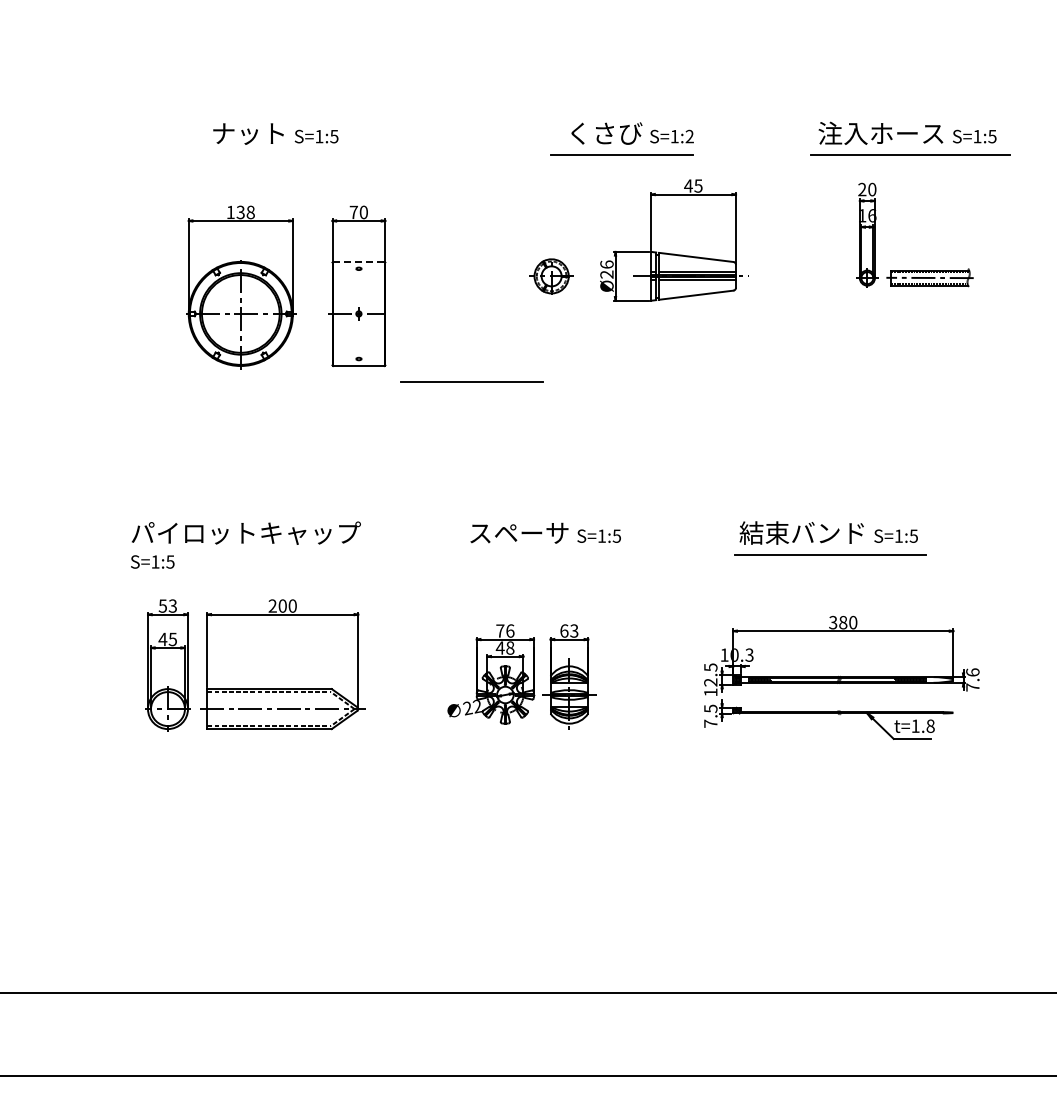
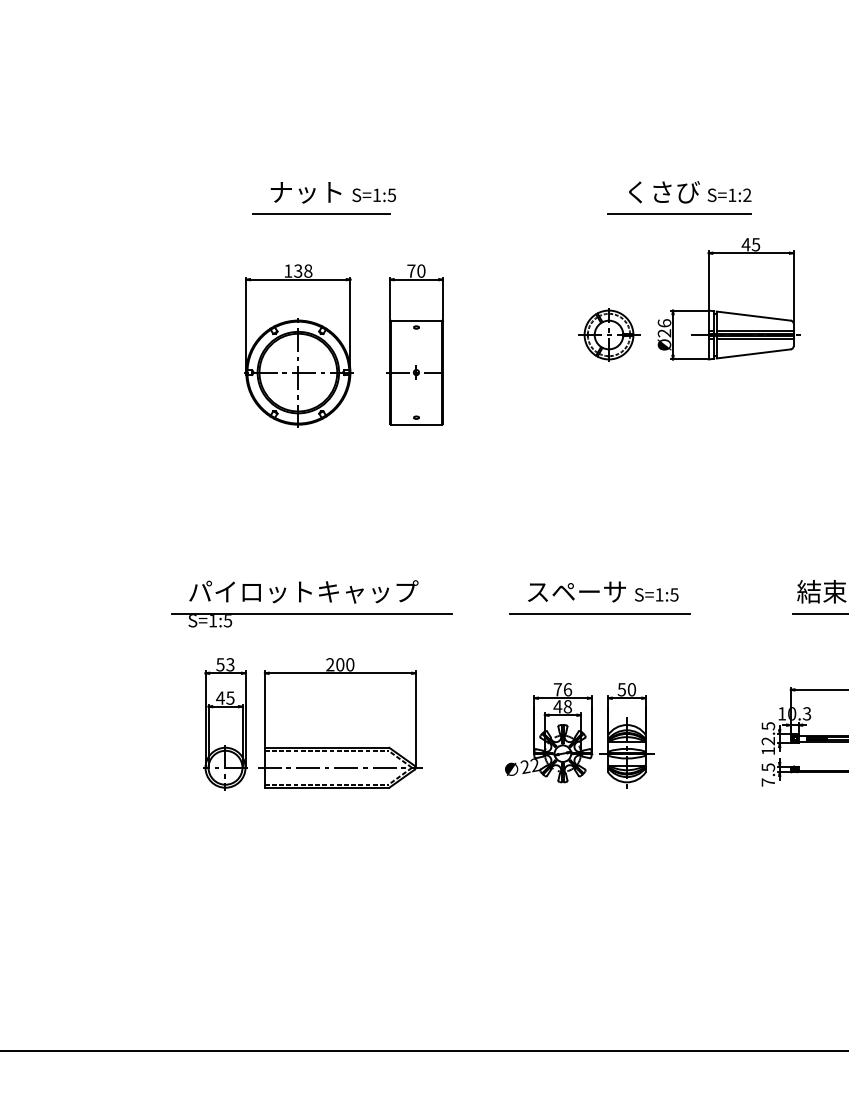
line: (263, 155) -> (321, 214), added
line: (358, 261) -> (416, 320), dashed -> solid
part: (551, 276) -> (609, 335), size x1.43
line: (471, 381) -> (529, 440), removed
line: (254, 554) -> (312, 613), added
line: (542, 554) -> (600, 613), added
text: (569, 630) -> (627, 689), 63 -> 50

